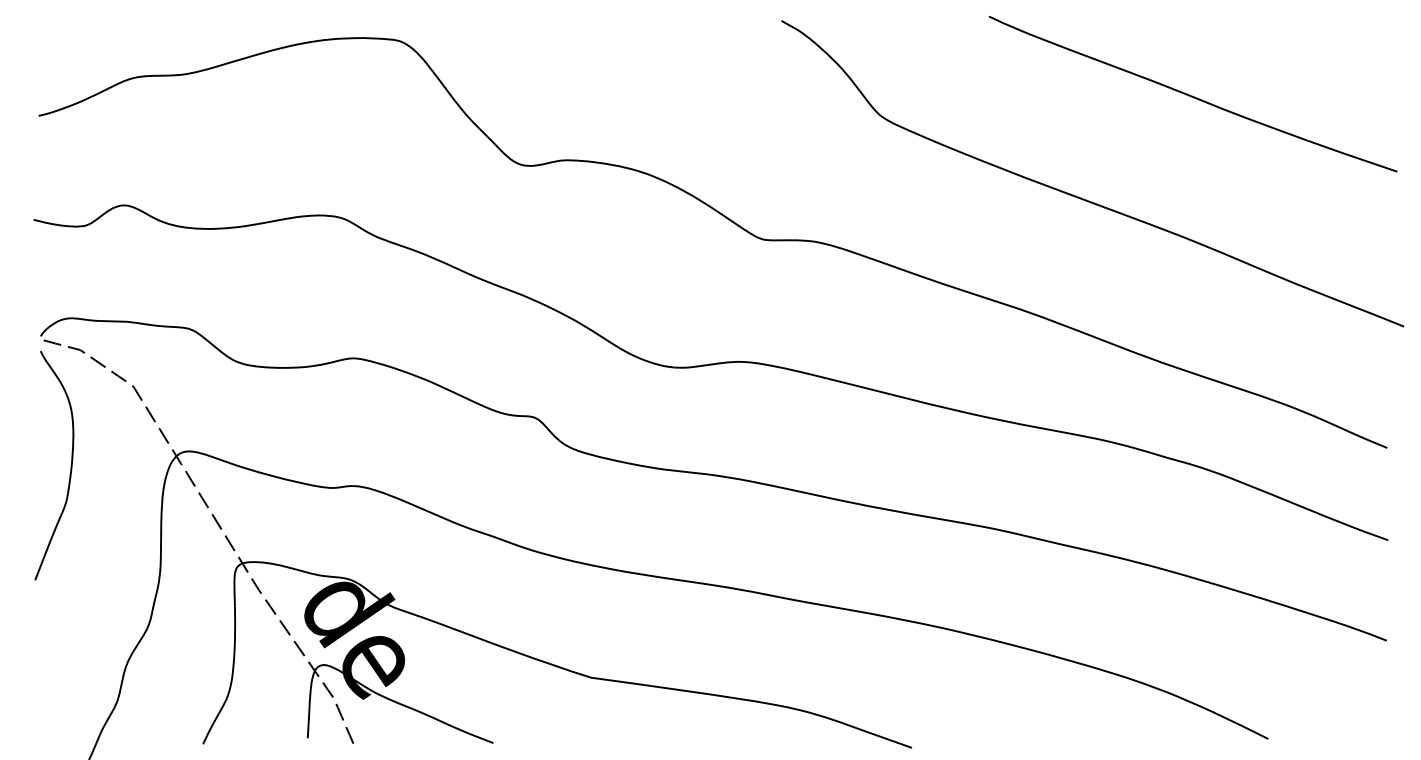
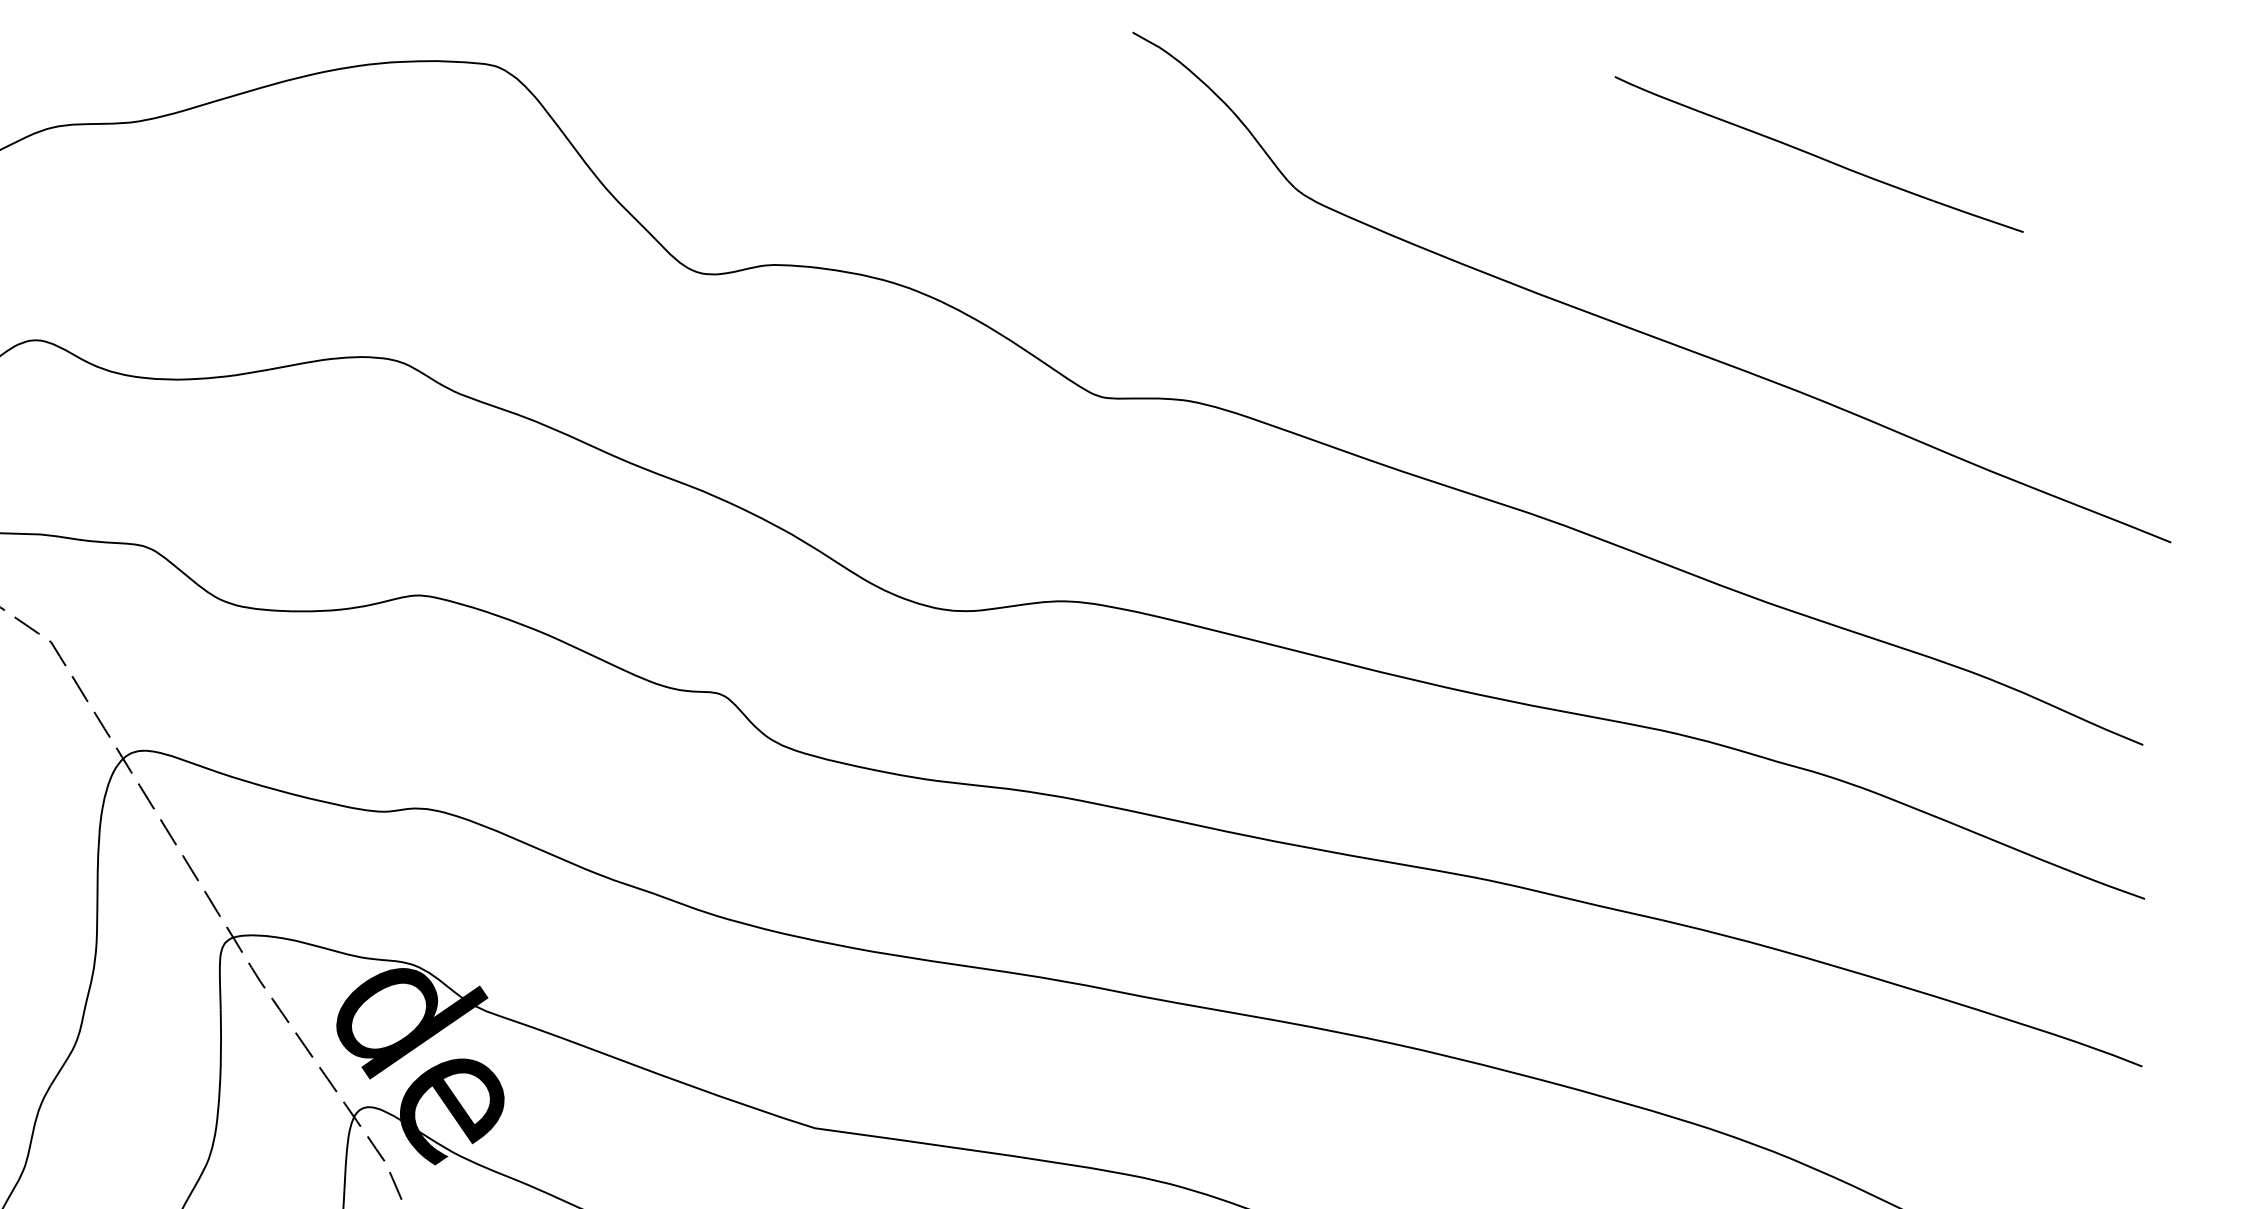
part: (1192, 93) -> (1818, 153), size x0.6

